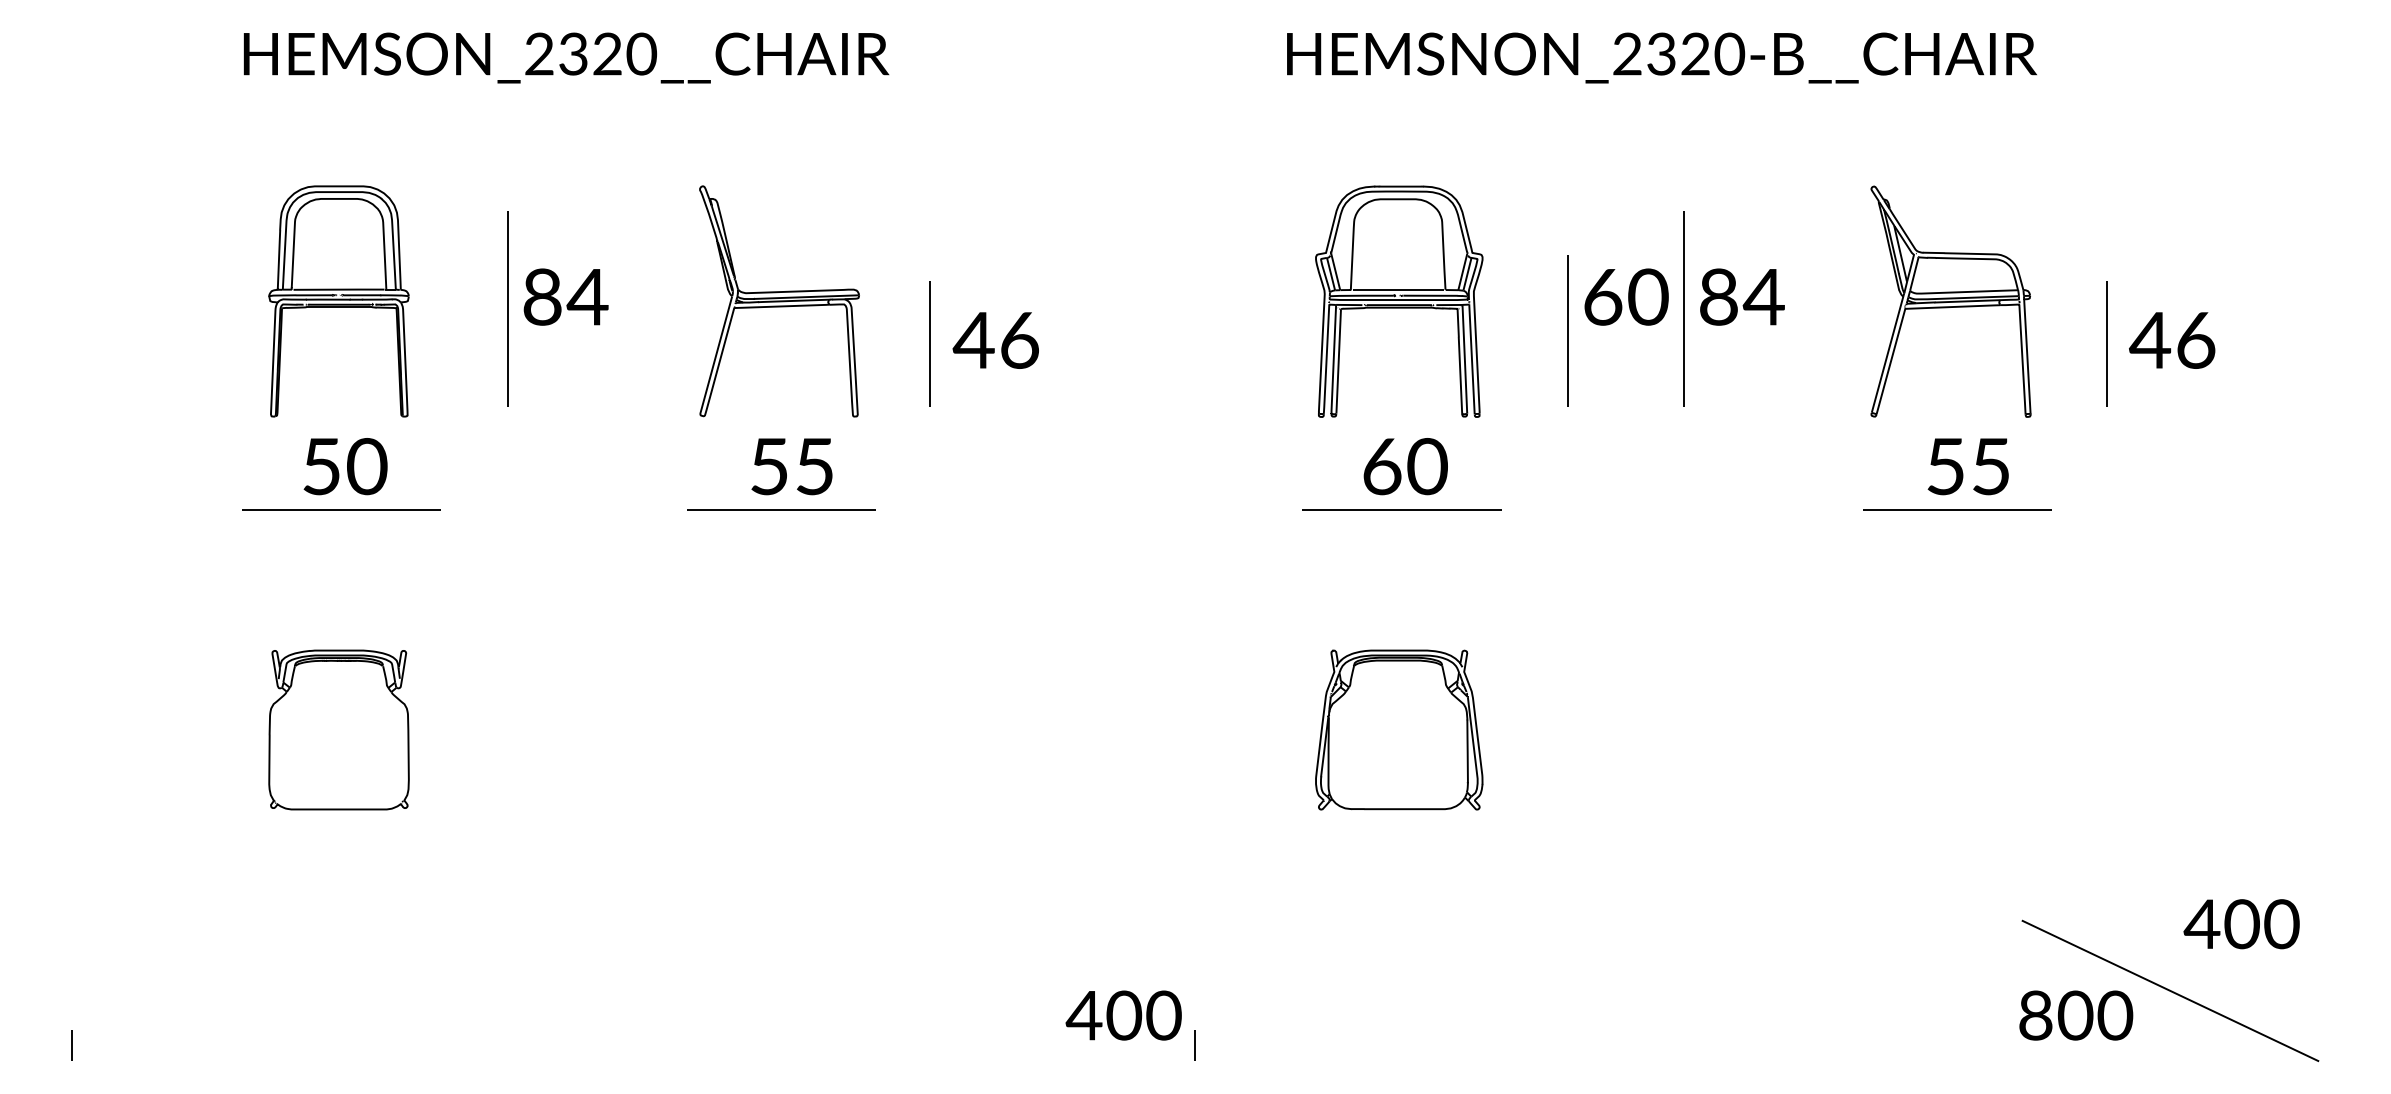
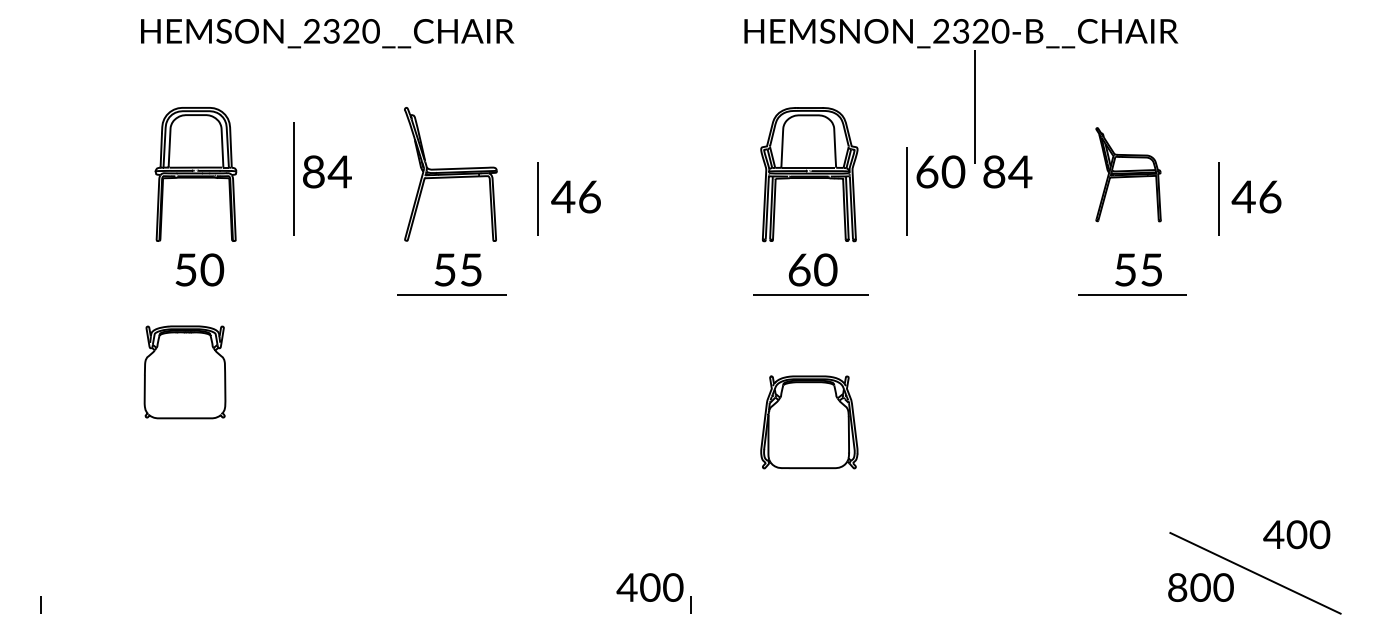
part: (1950, 301) -> (1128, 174), size x0.7
line: (1682, 308) -> (974, 106), moved
line: (341, 508) -> (197, 294), removed
part: (338, 730) -> (184, 372), moved

